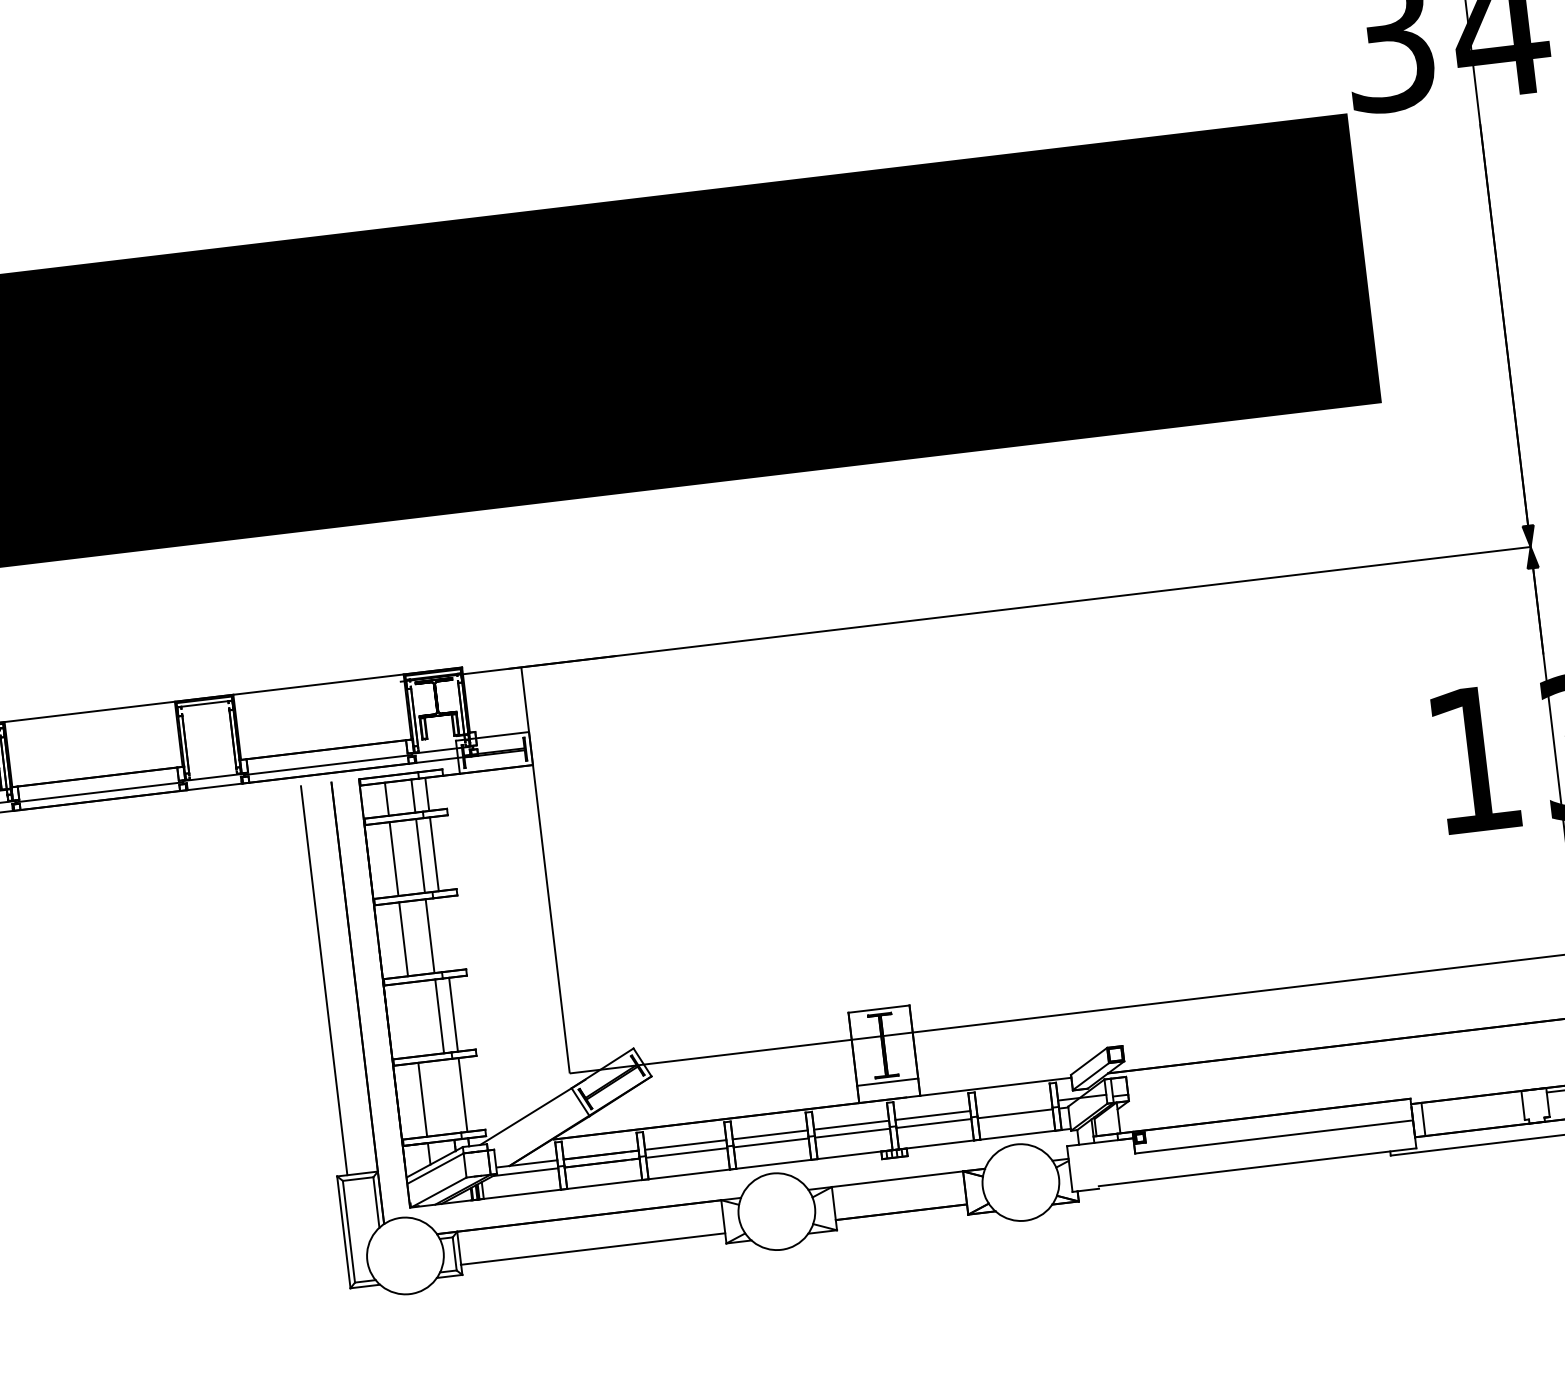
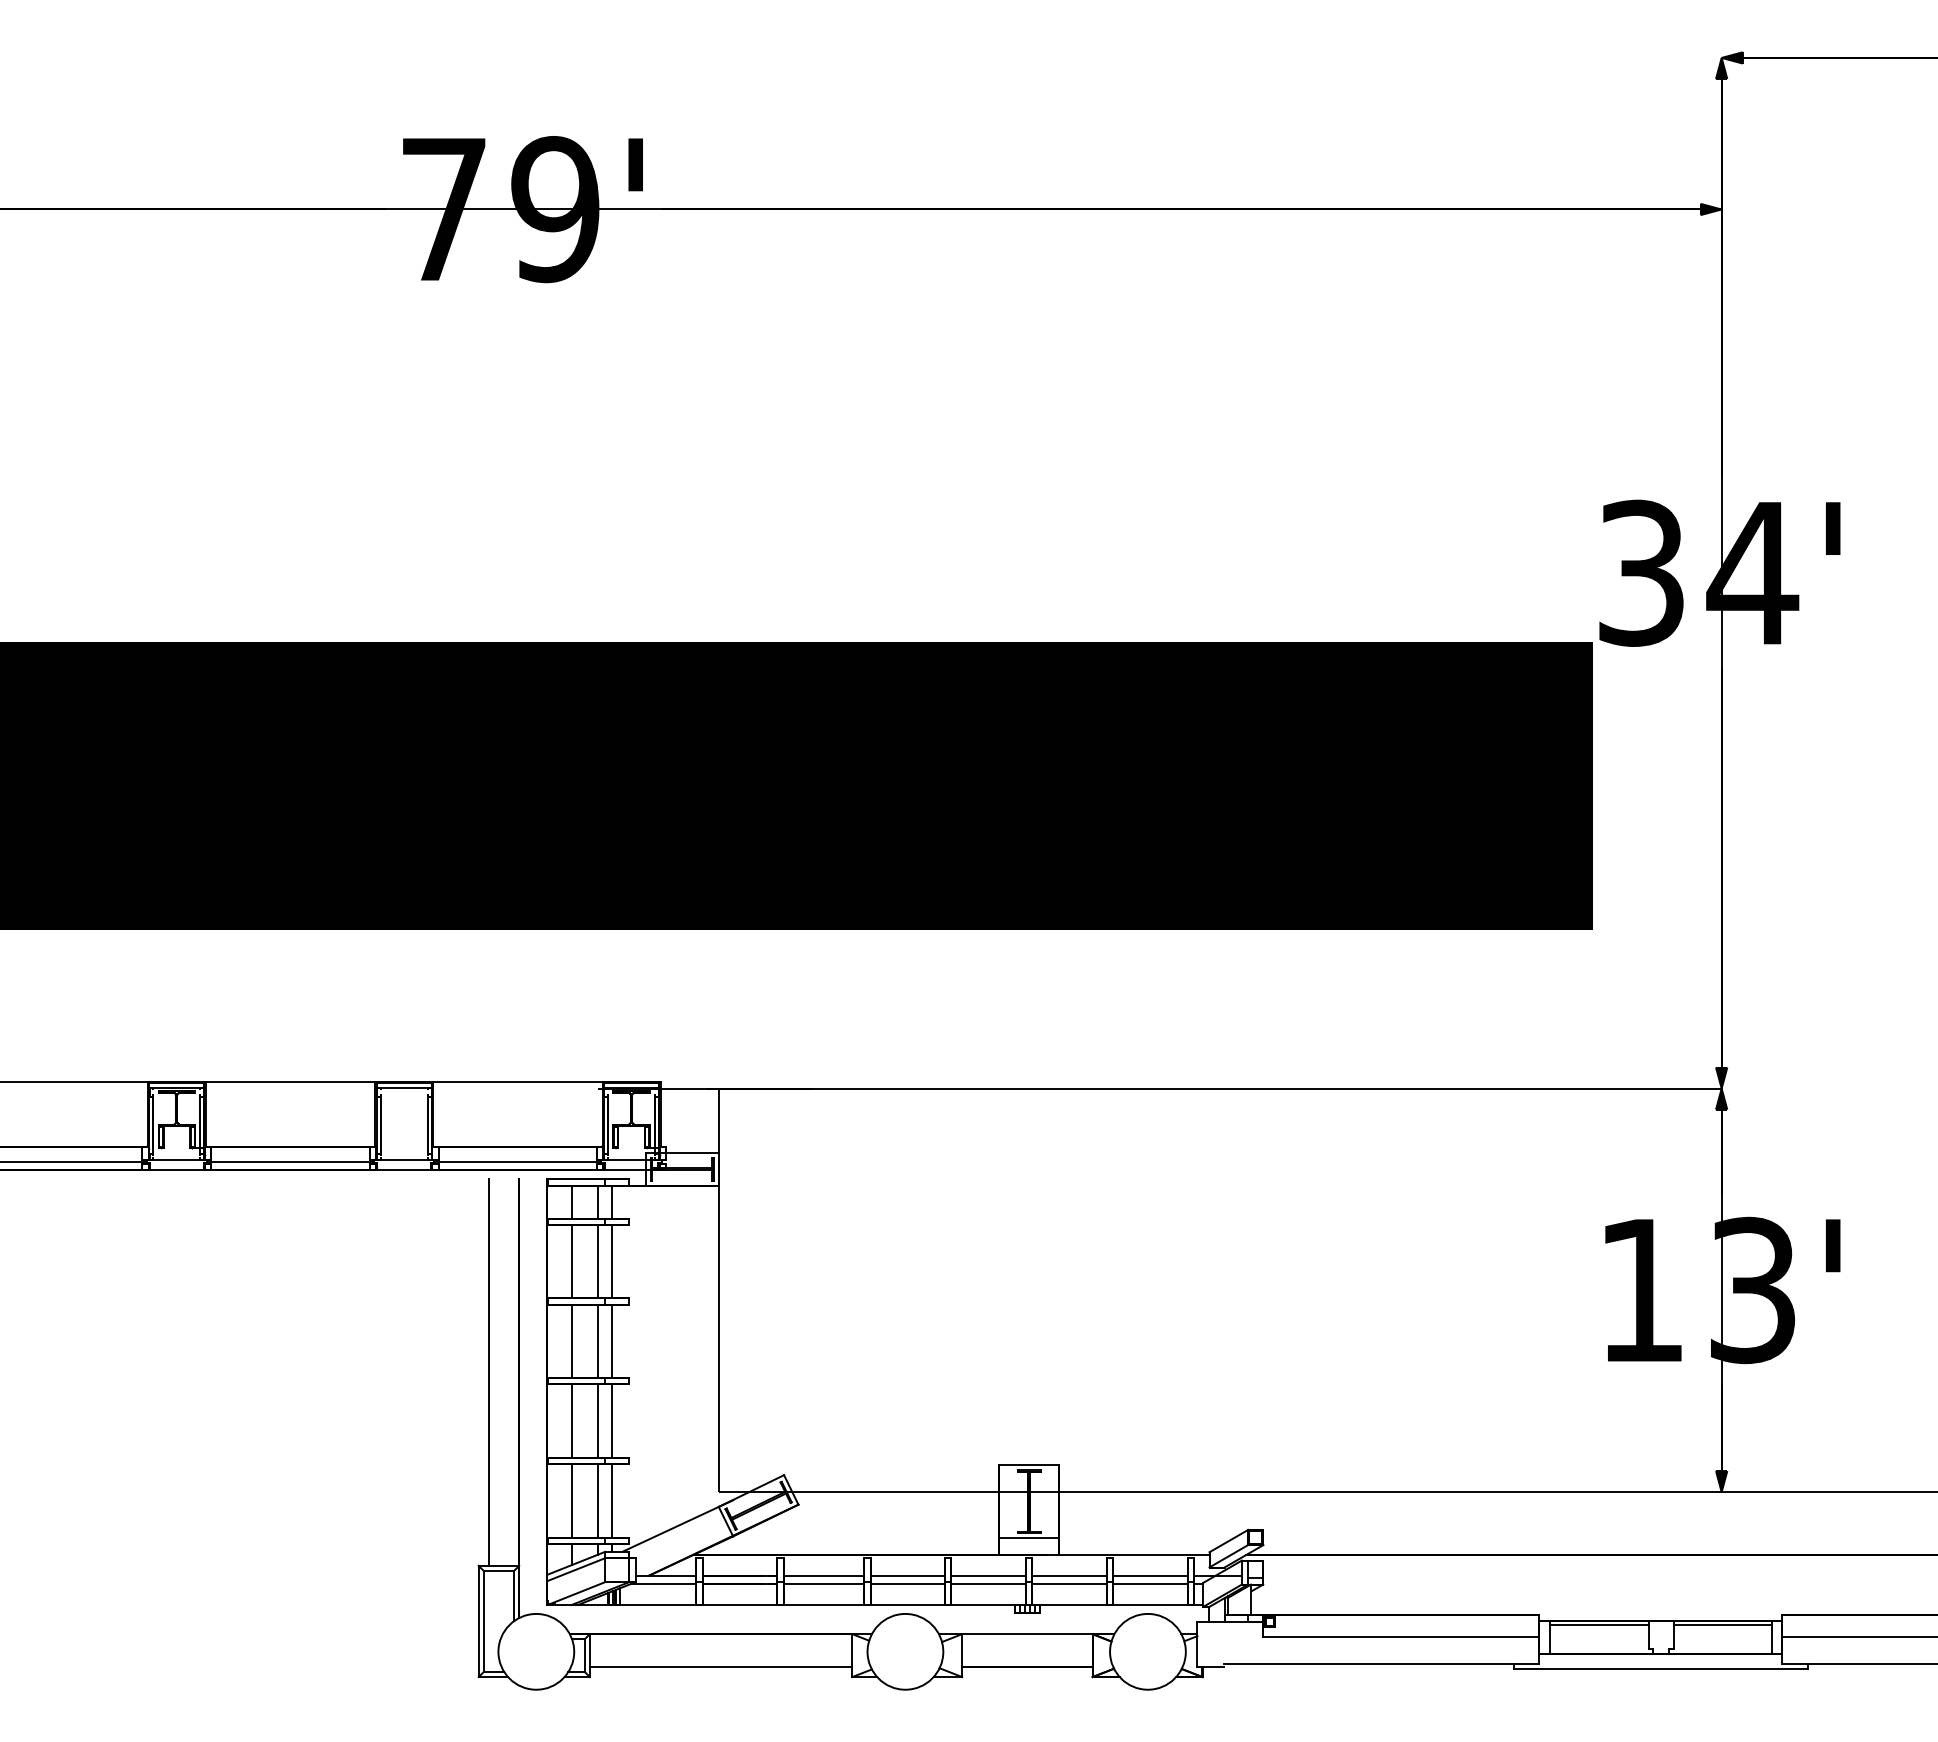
line: (443, 934) -> (611, 1341), added
line: (413, 1018) -> (571, 1420), added
line: (448, 1096) -> (597, 1500), added
line: (1472, 1101) -> (1599, 1625), added
line: (1014, 1105) -> (1150, 1575), added

